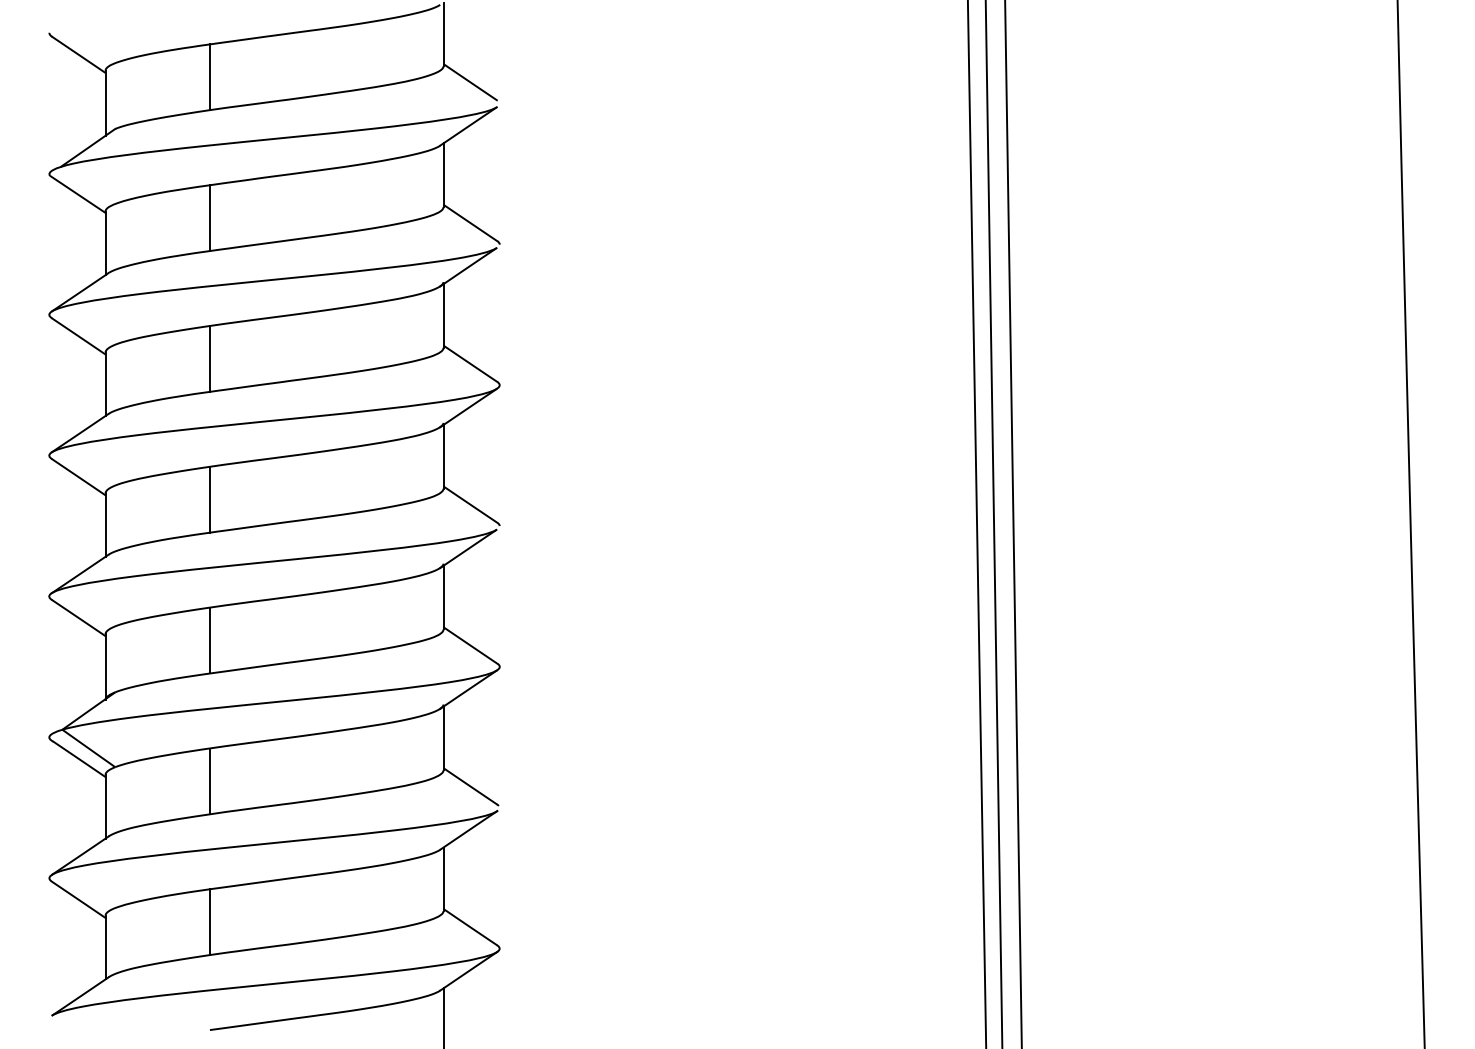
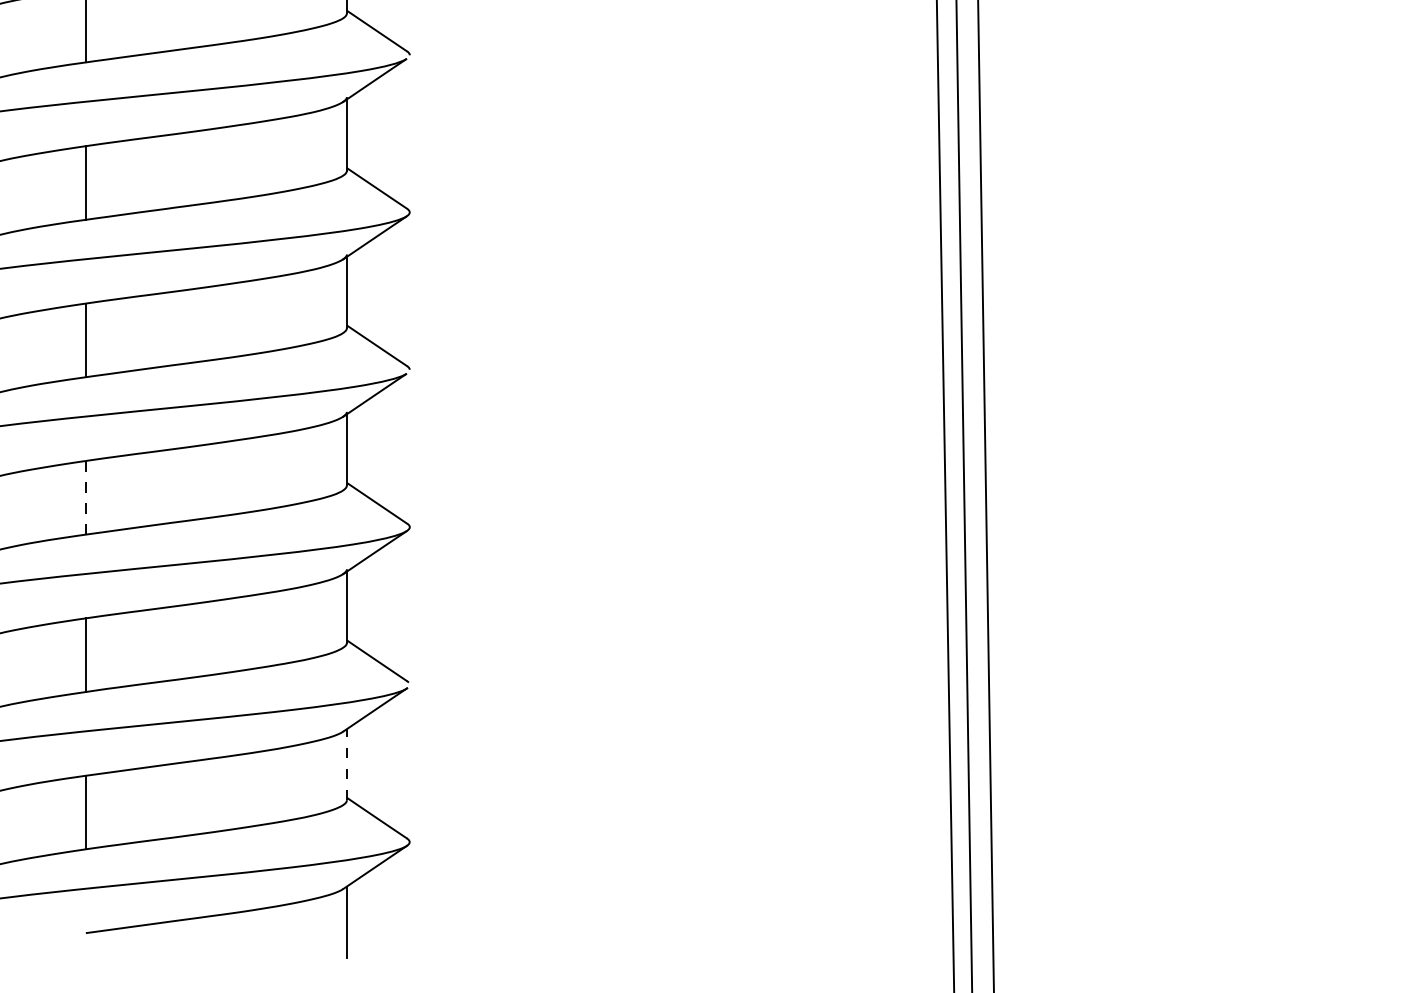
line: (209, 640) -> (85, 497), solid -> dashed
line: (443, 879) -> (346, 764), solid -> dashed

